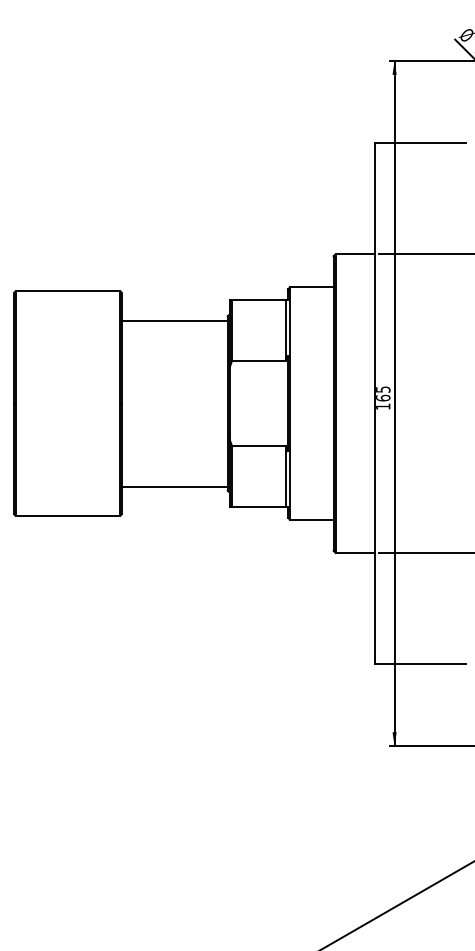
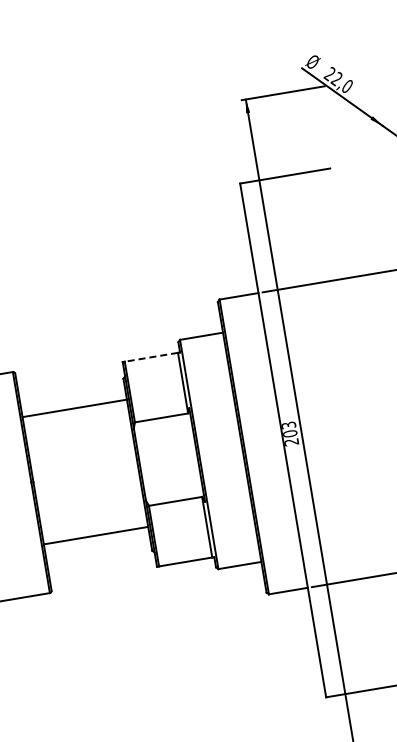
line: (258, 299) -> (150, 357), solid -> dashed
line: (174, 320) -> (74, 408), moved
text: (383, 397) -> (290, 433), 165 -> 203
line: (174, 486) -> (95, 535), moved

